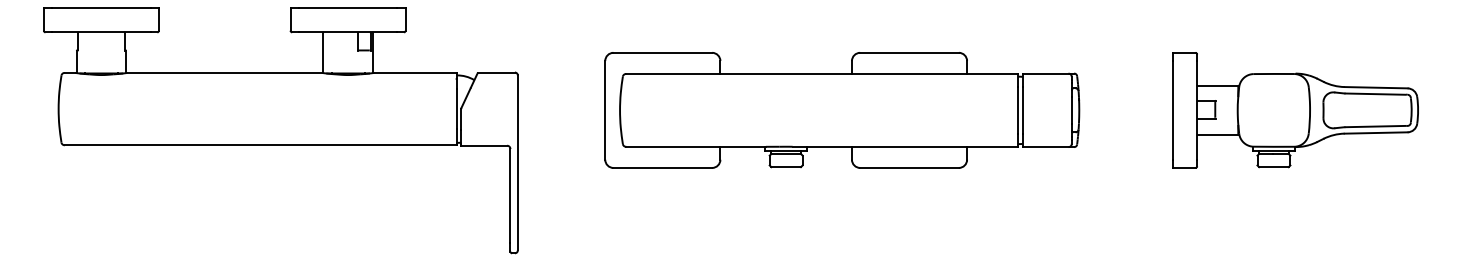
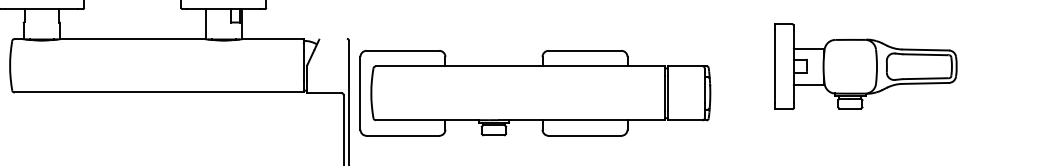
line: (496, 72) -> (333, 38), removed
part: (842, 110) -> (535, 93), moved
part: (1295, 110) -> (866, 66), moved

